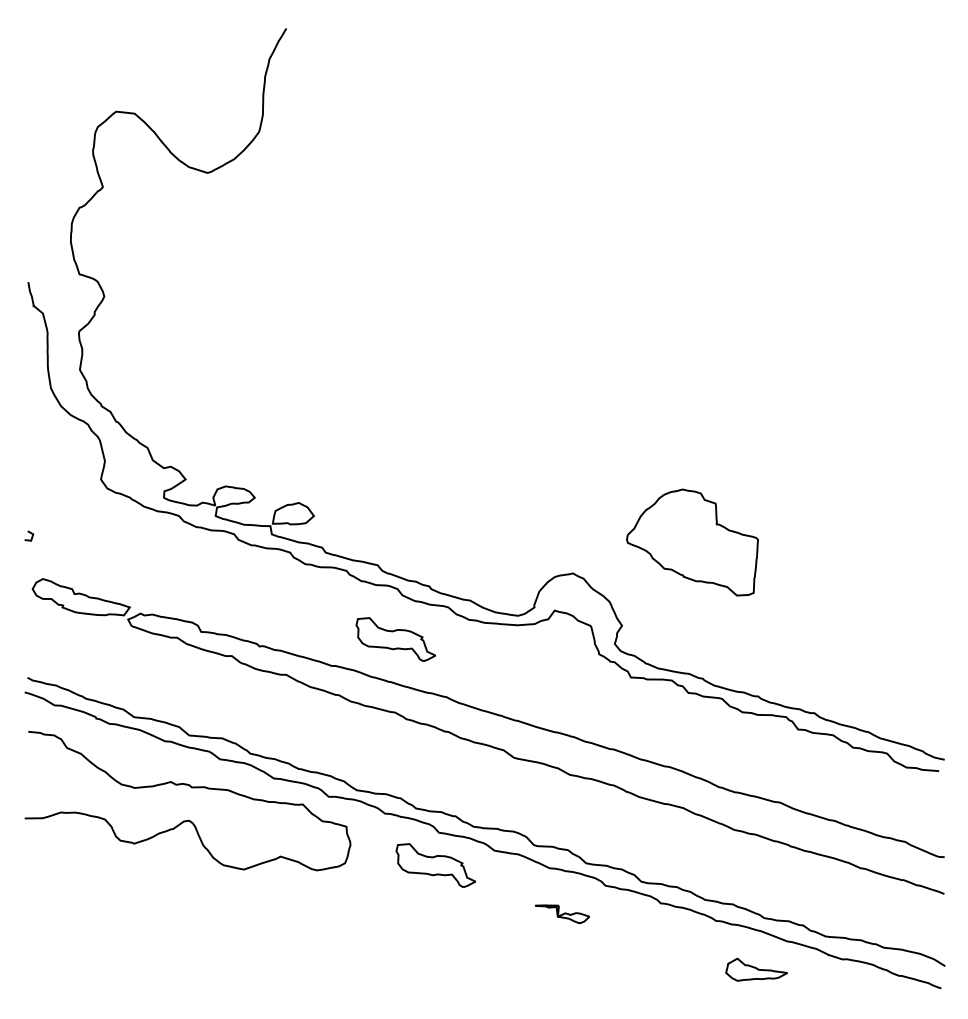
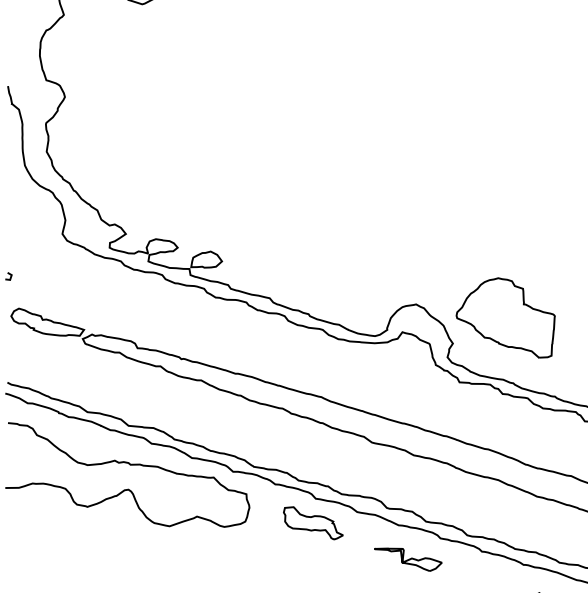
part: (692, 542) -> (505, 317), moved
part: (395, 639) -> (283, 353), removed
part: (562, 914) -> (408, 559), size x1.67

